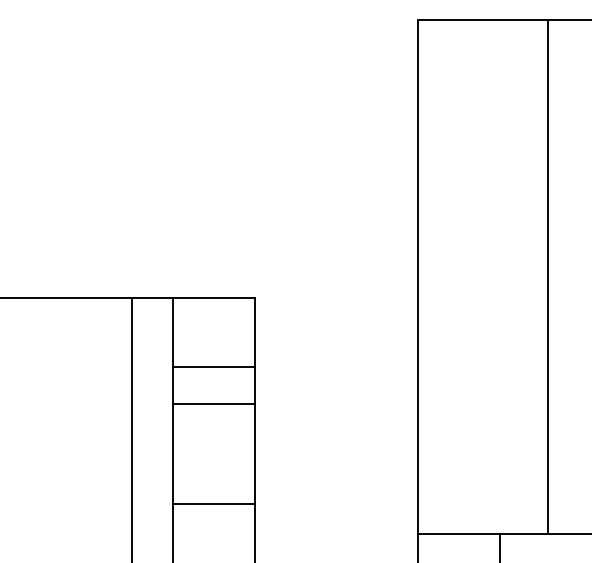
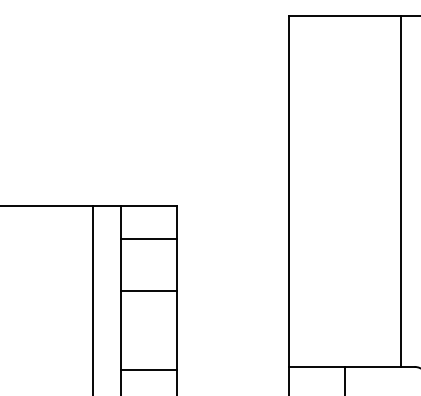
line: (548, 276) -> (401, 190), moved
line: (213, 366) -> (149, 238), moved
line: (213, 403) -> (149, 290), moved
line: (213, 504) -> (149, 370), moved

